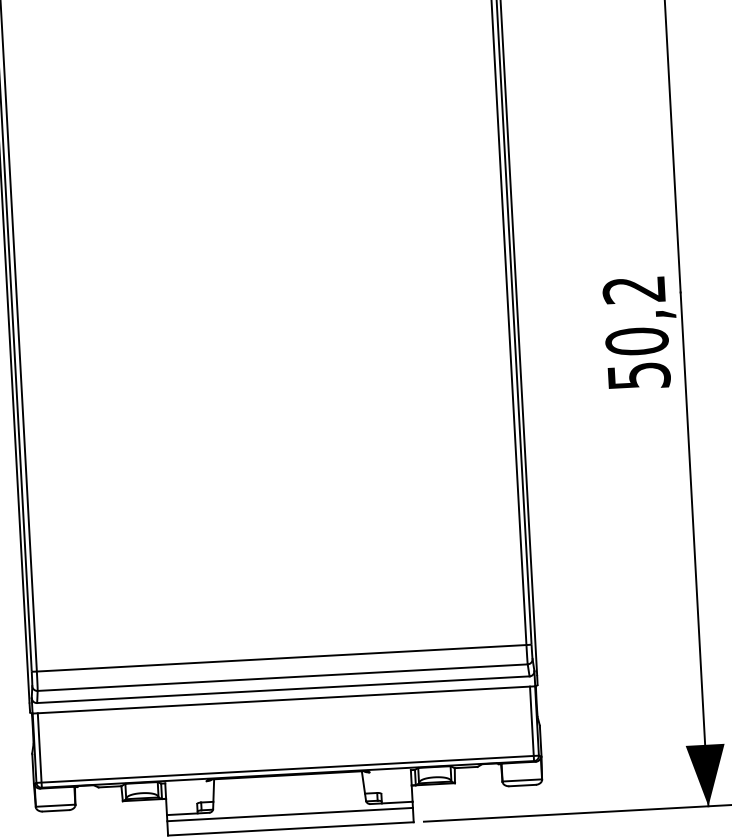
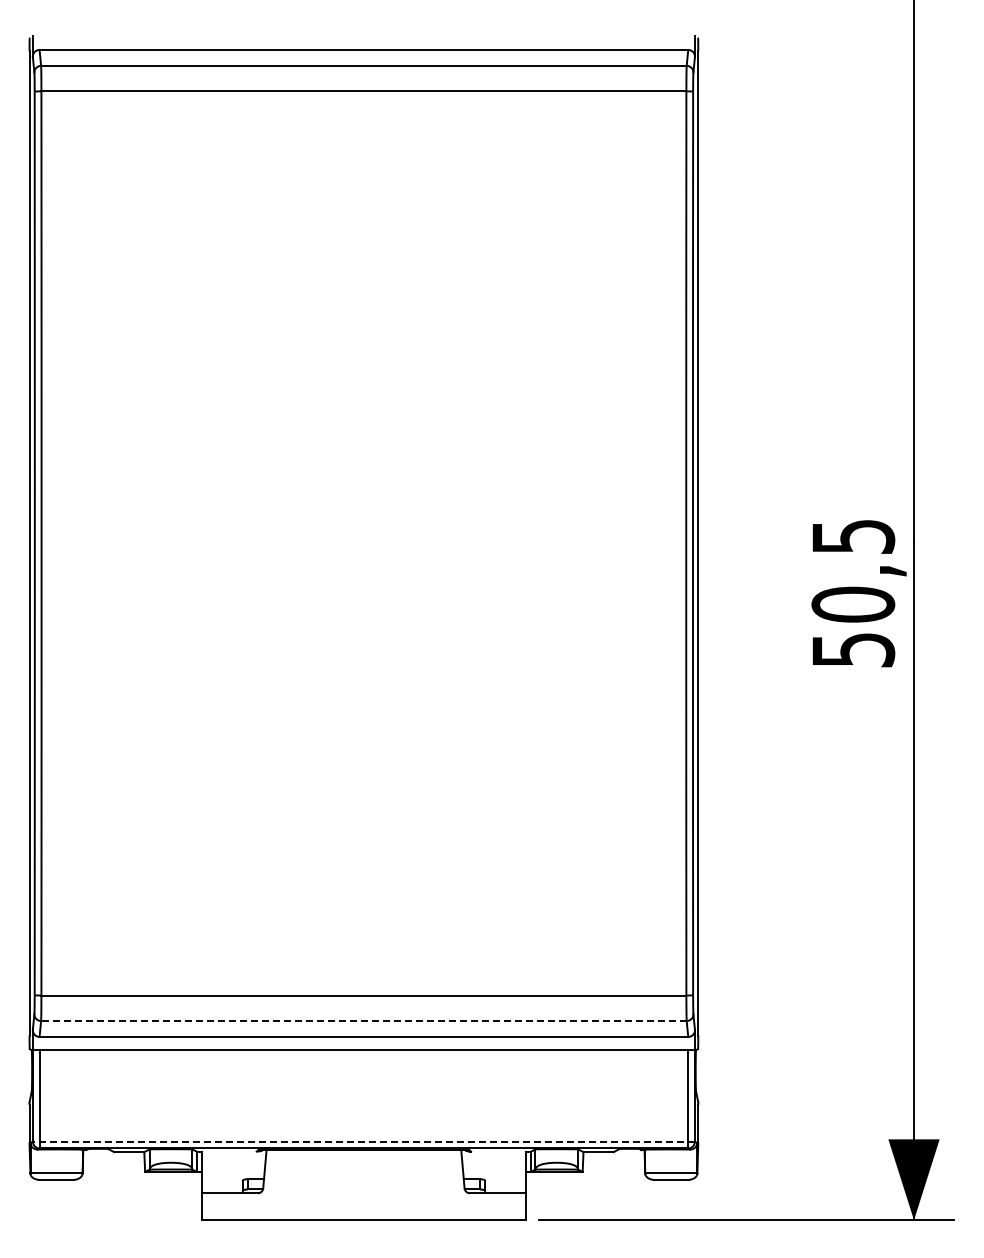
text: (634, 290) -> (853, 537), 50,2 -> 50,5
line: (282, 678) -> (363, 1021), solid -> dashed
line: (287, 769) -> (363, 1141), solid -> dashed
line: (289, 814) -> (363, 1201), removed

